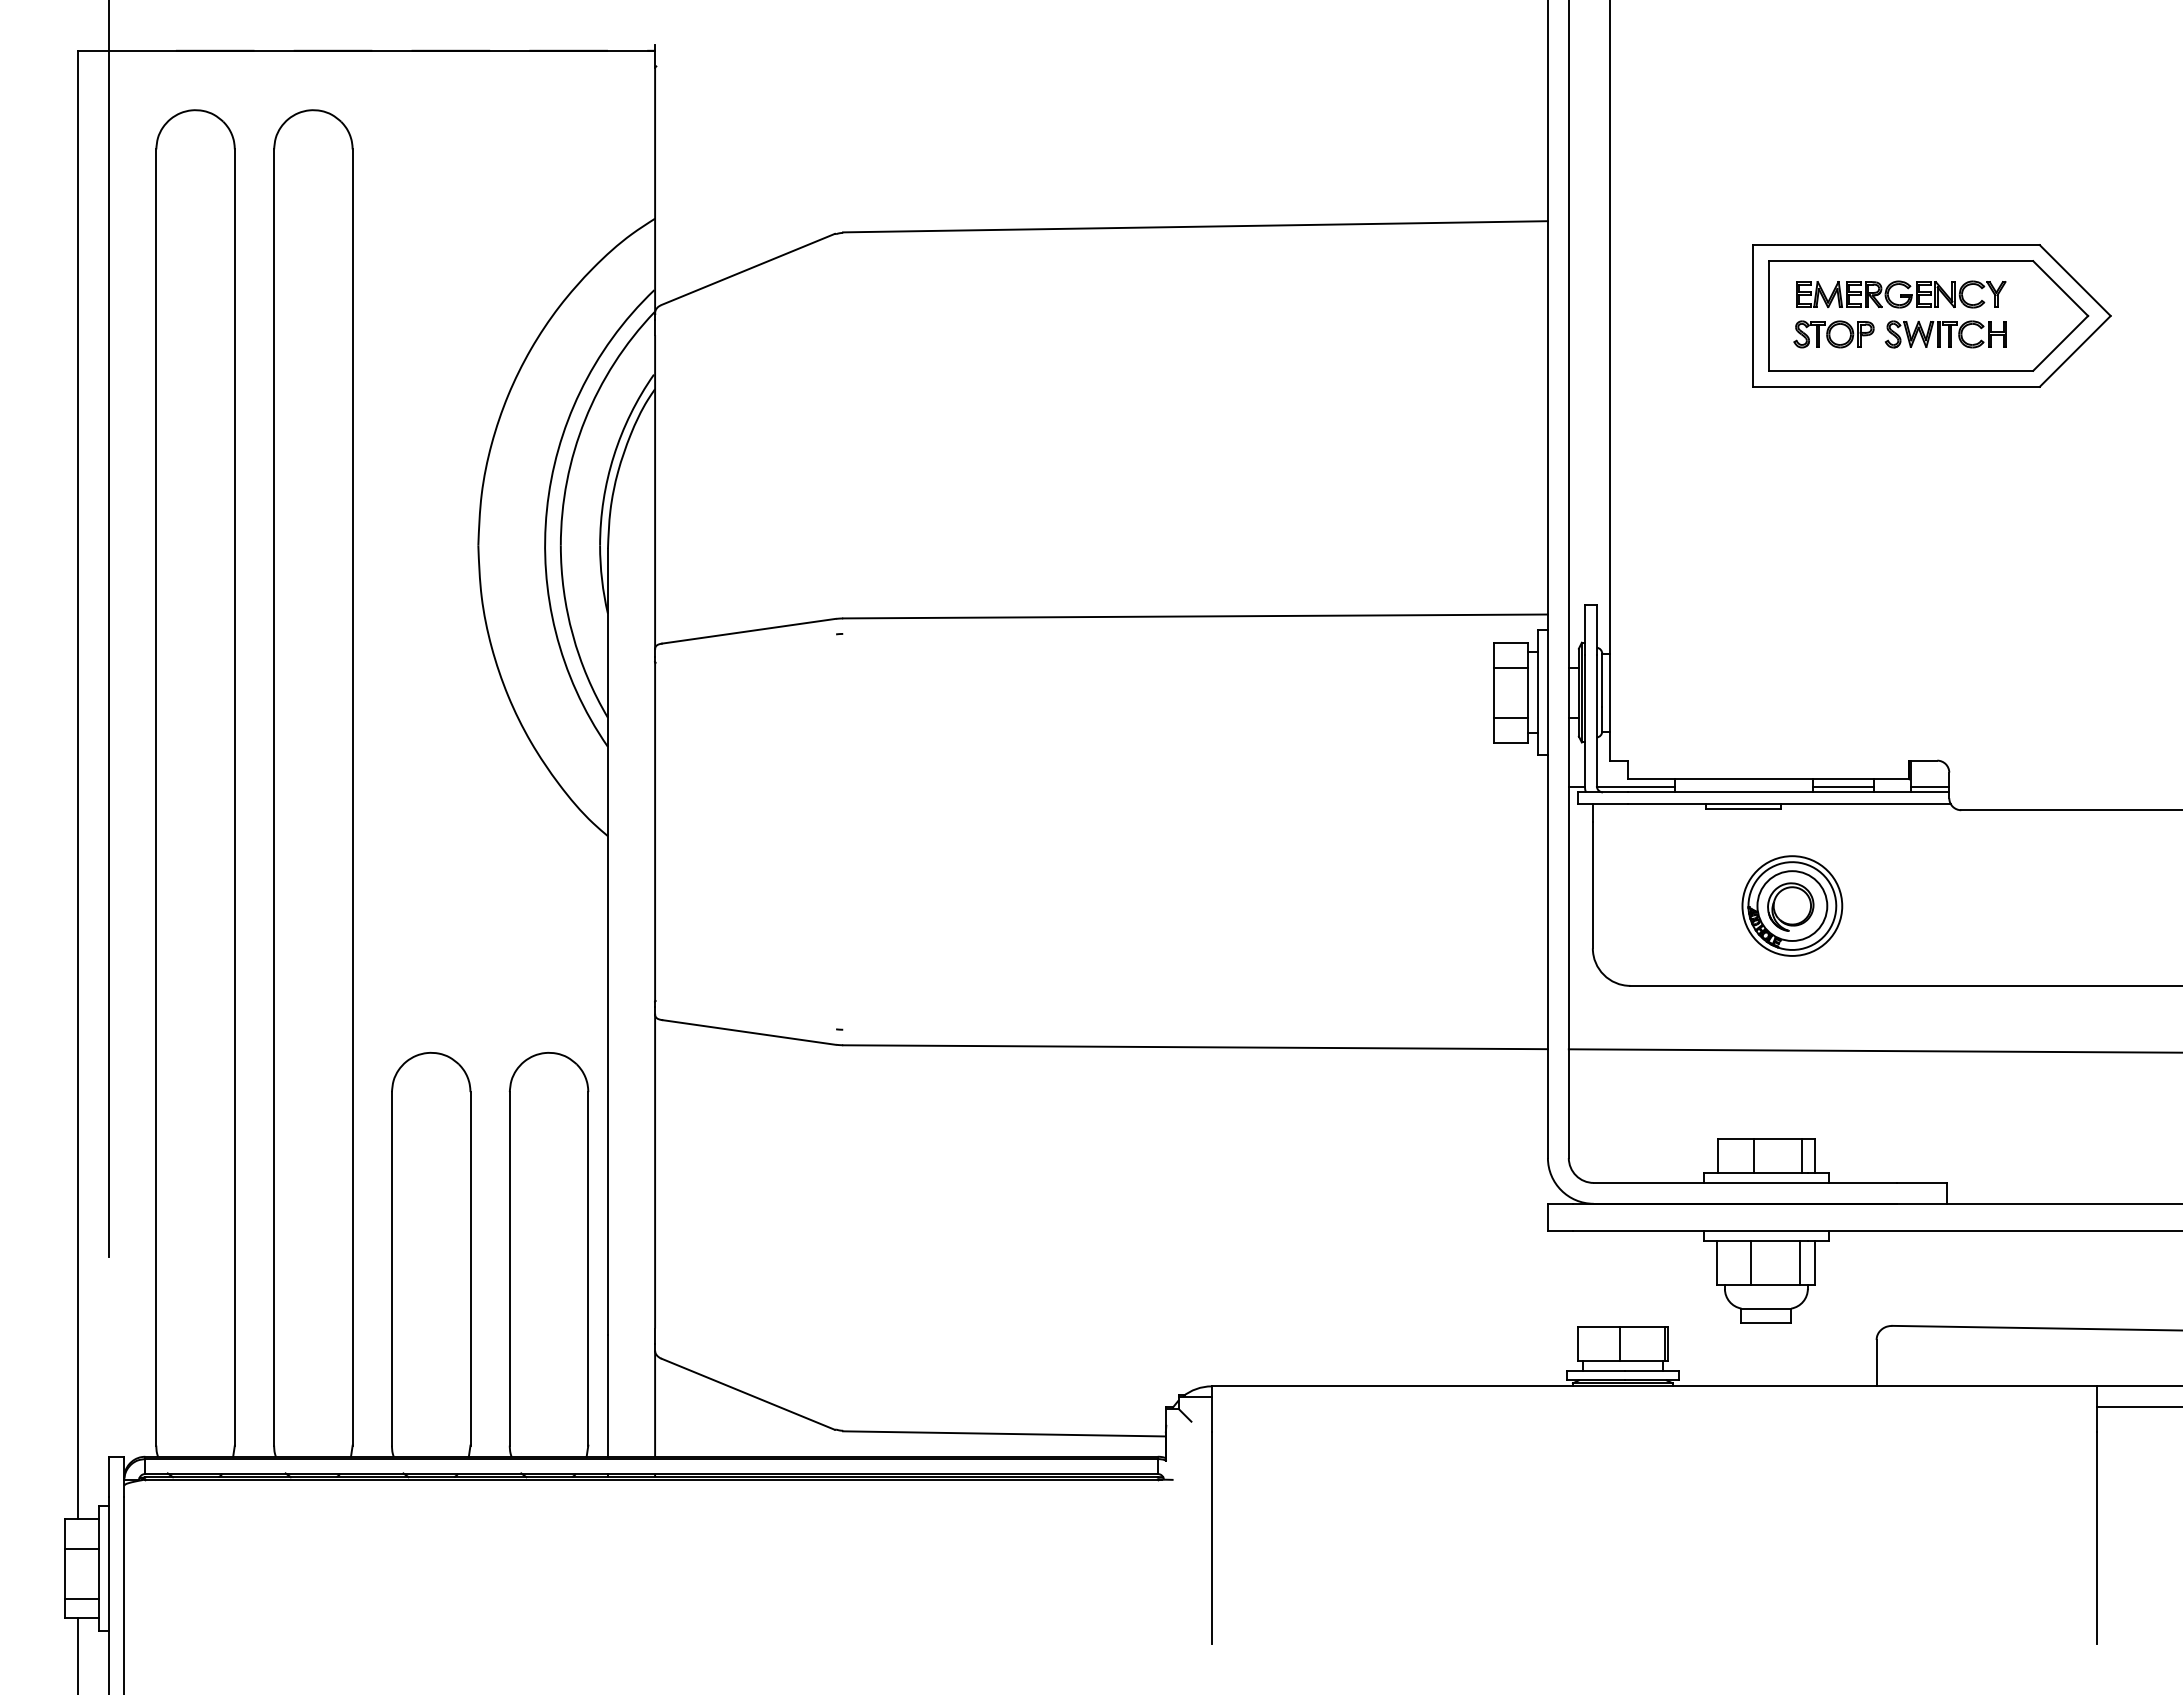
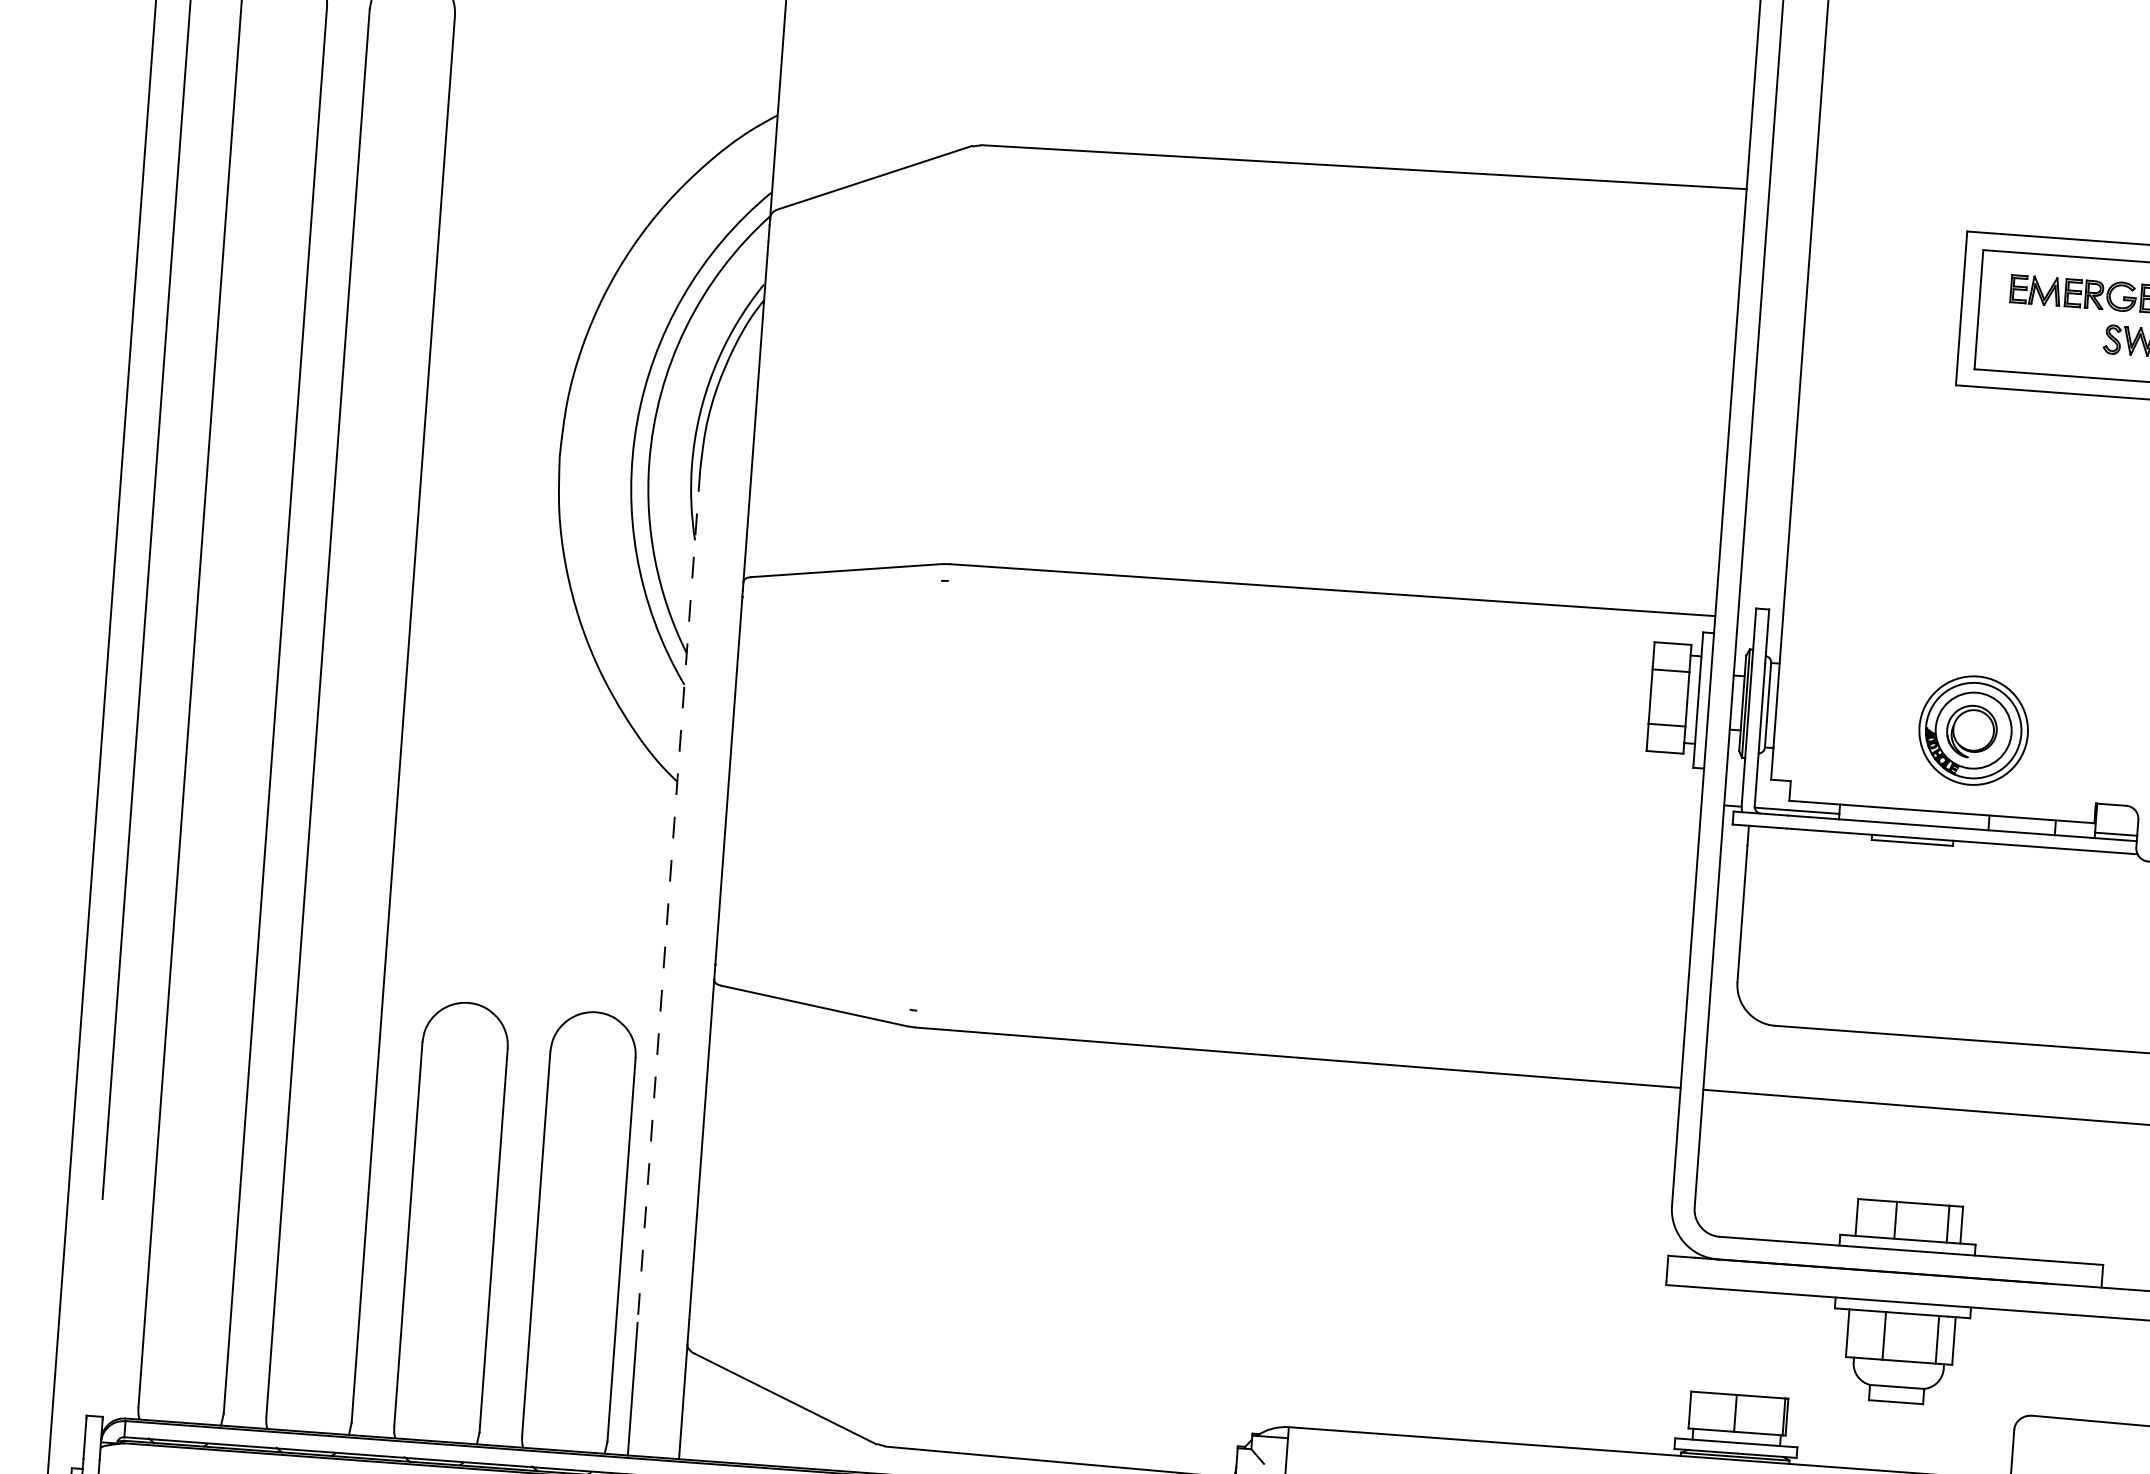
part: (1833, 334) -> (2047, 334), removed
line: (1842, 787) -> (2021, 827), removed
part: (1792, 905) -> (1973, 730), moved
line: (607, 941) -> (668, 896), solid -> dashed

